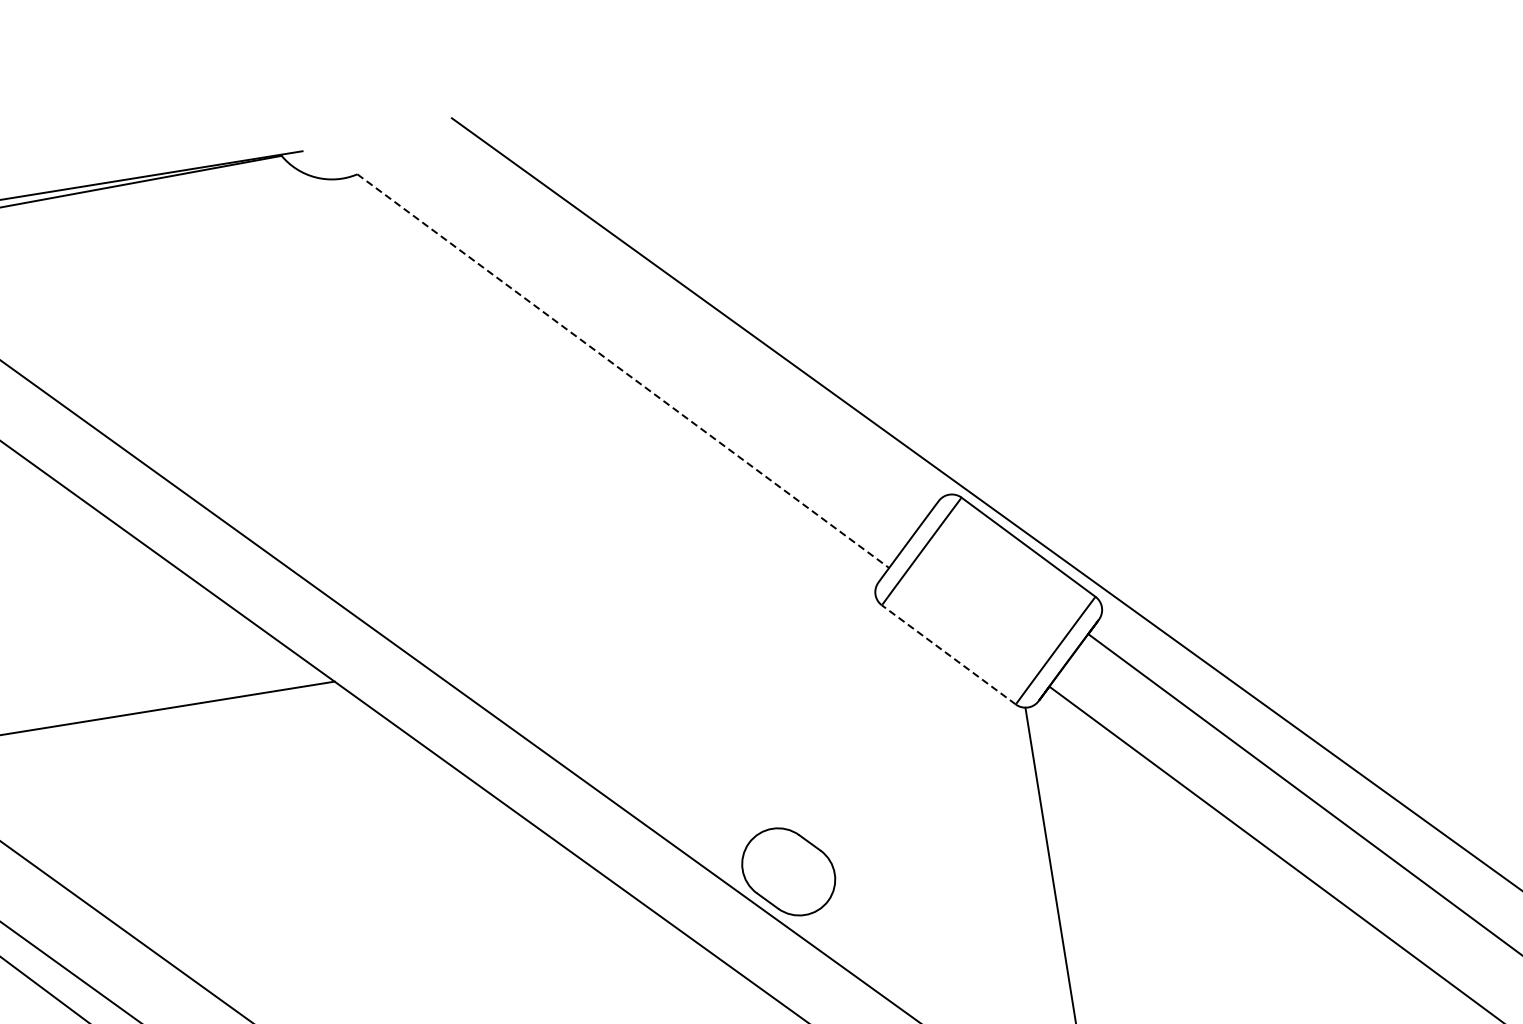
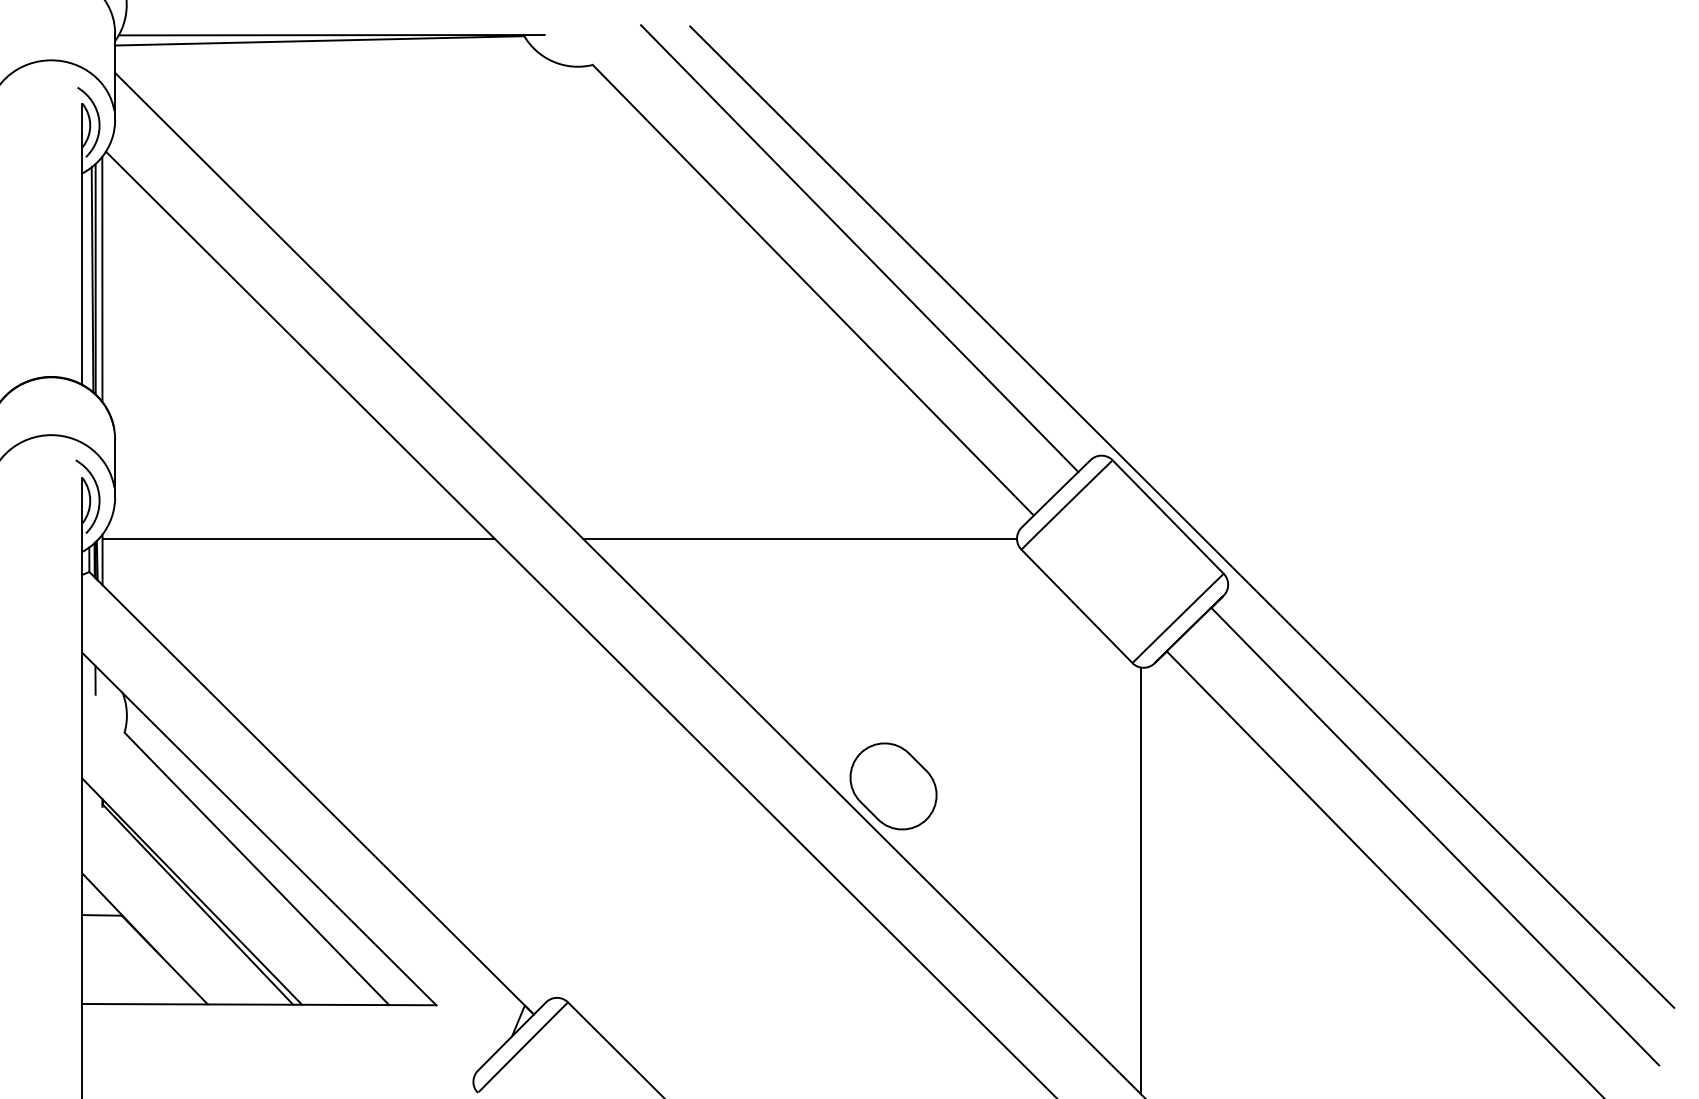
line: (664, 320) -> (859, 248), added
line: (623, 371) -> (813, 290), dashed -> solid
line: (651, 630) -> (800, 538), added
line: (948, 655) -> (1076, 606), dashed -> solid

